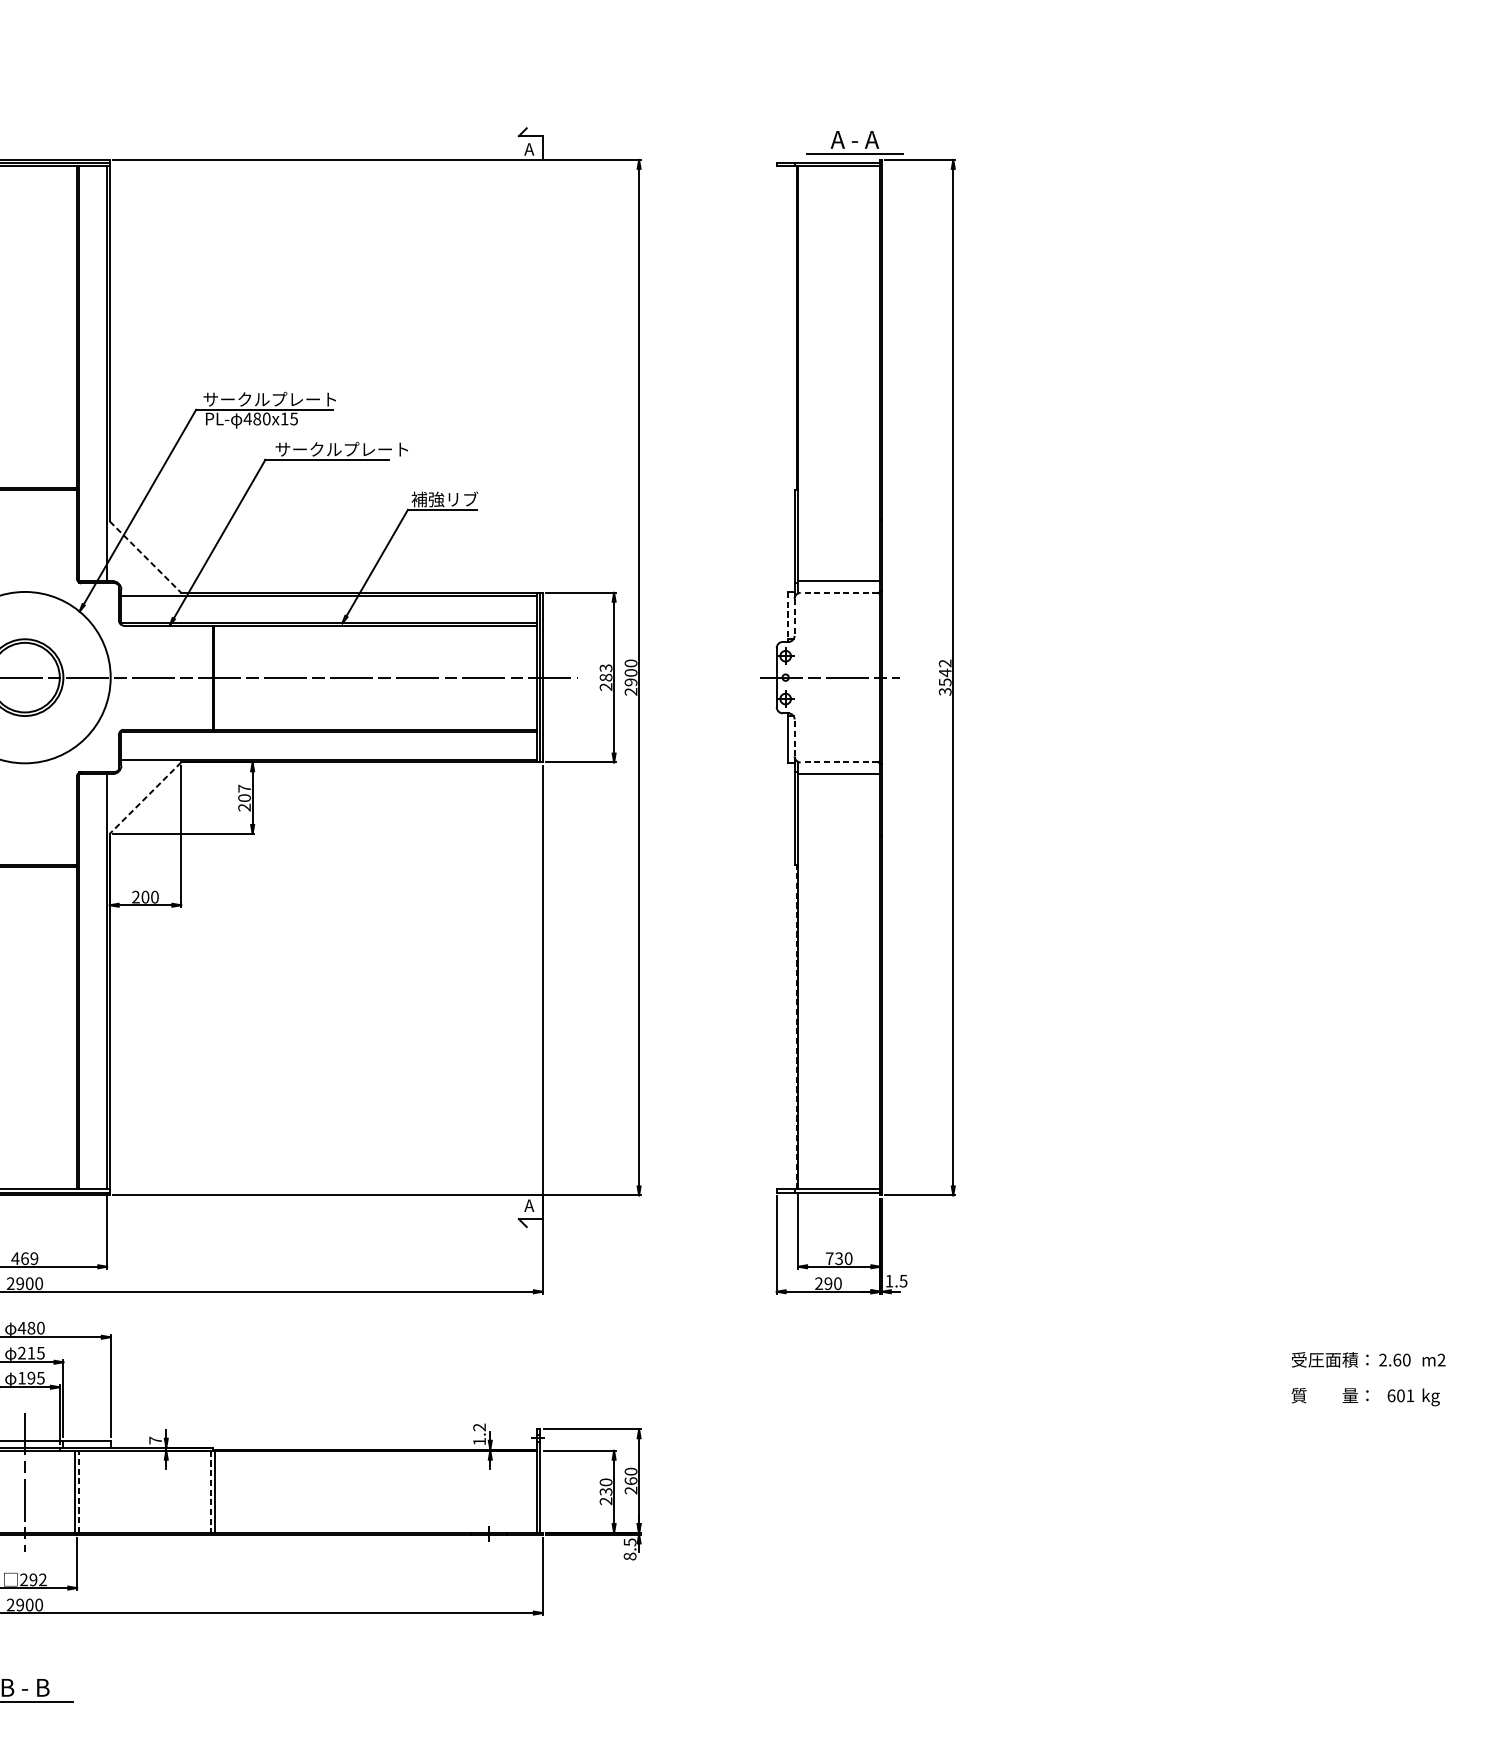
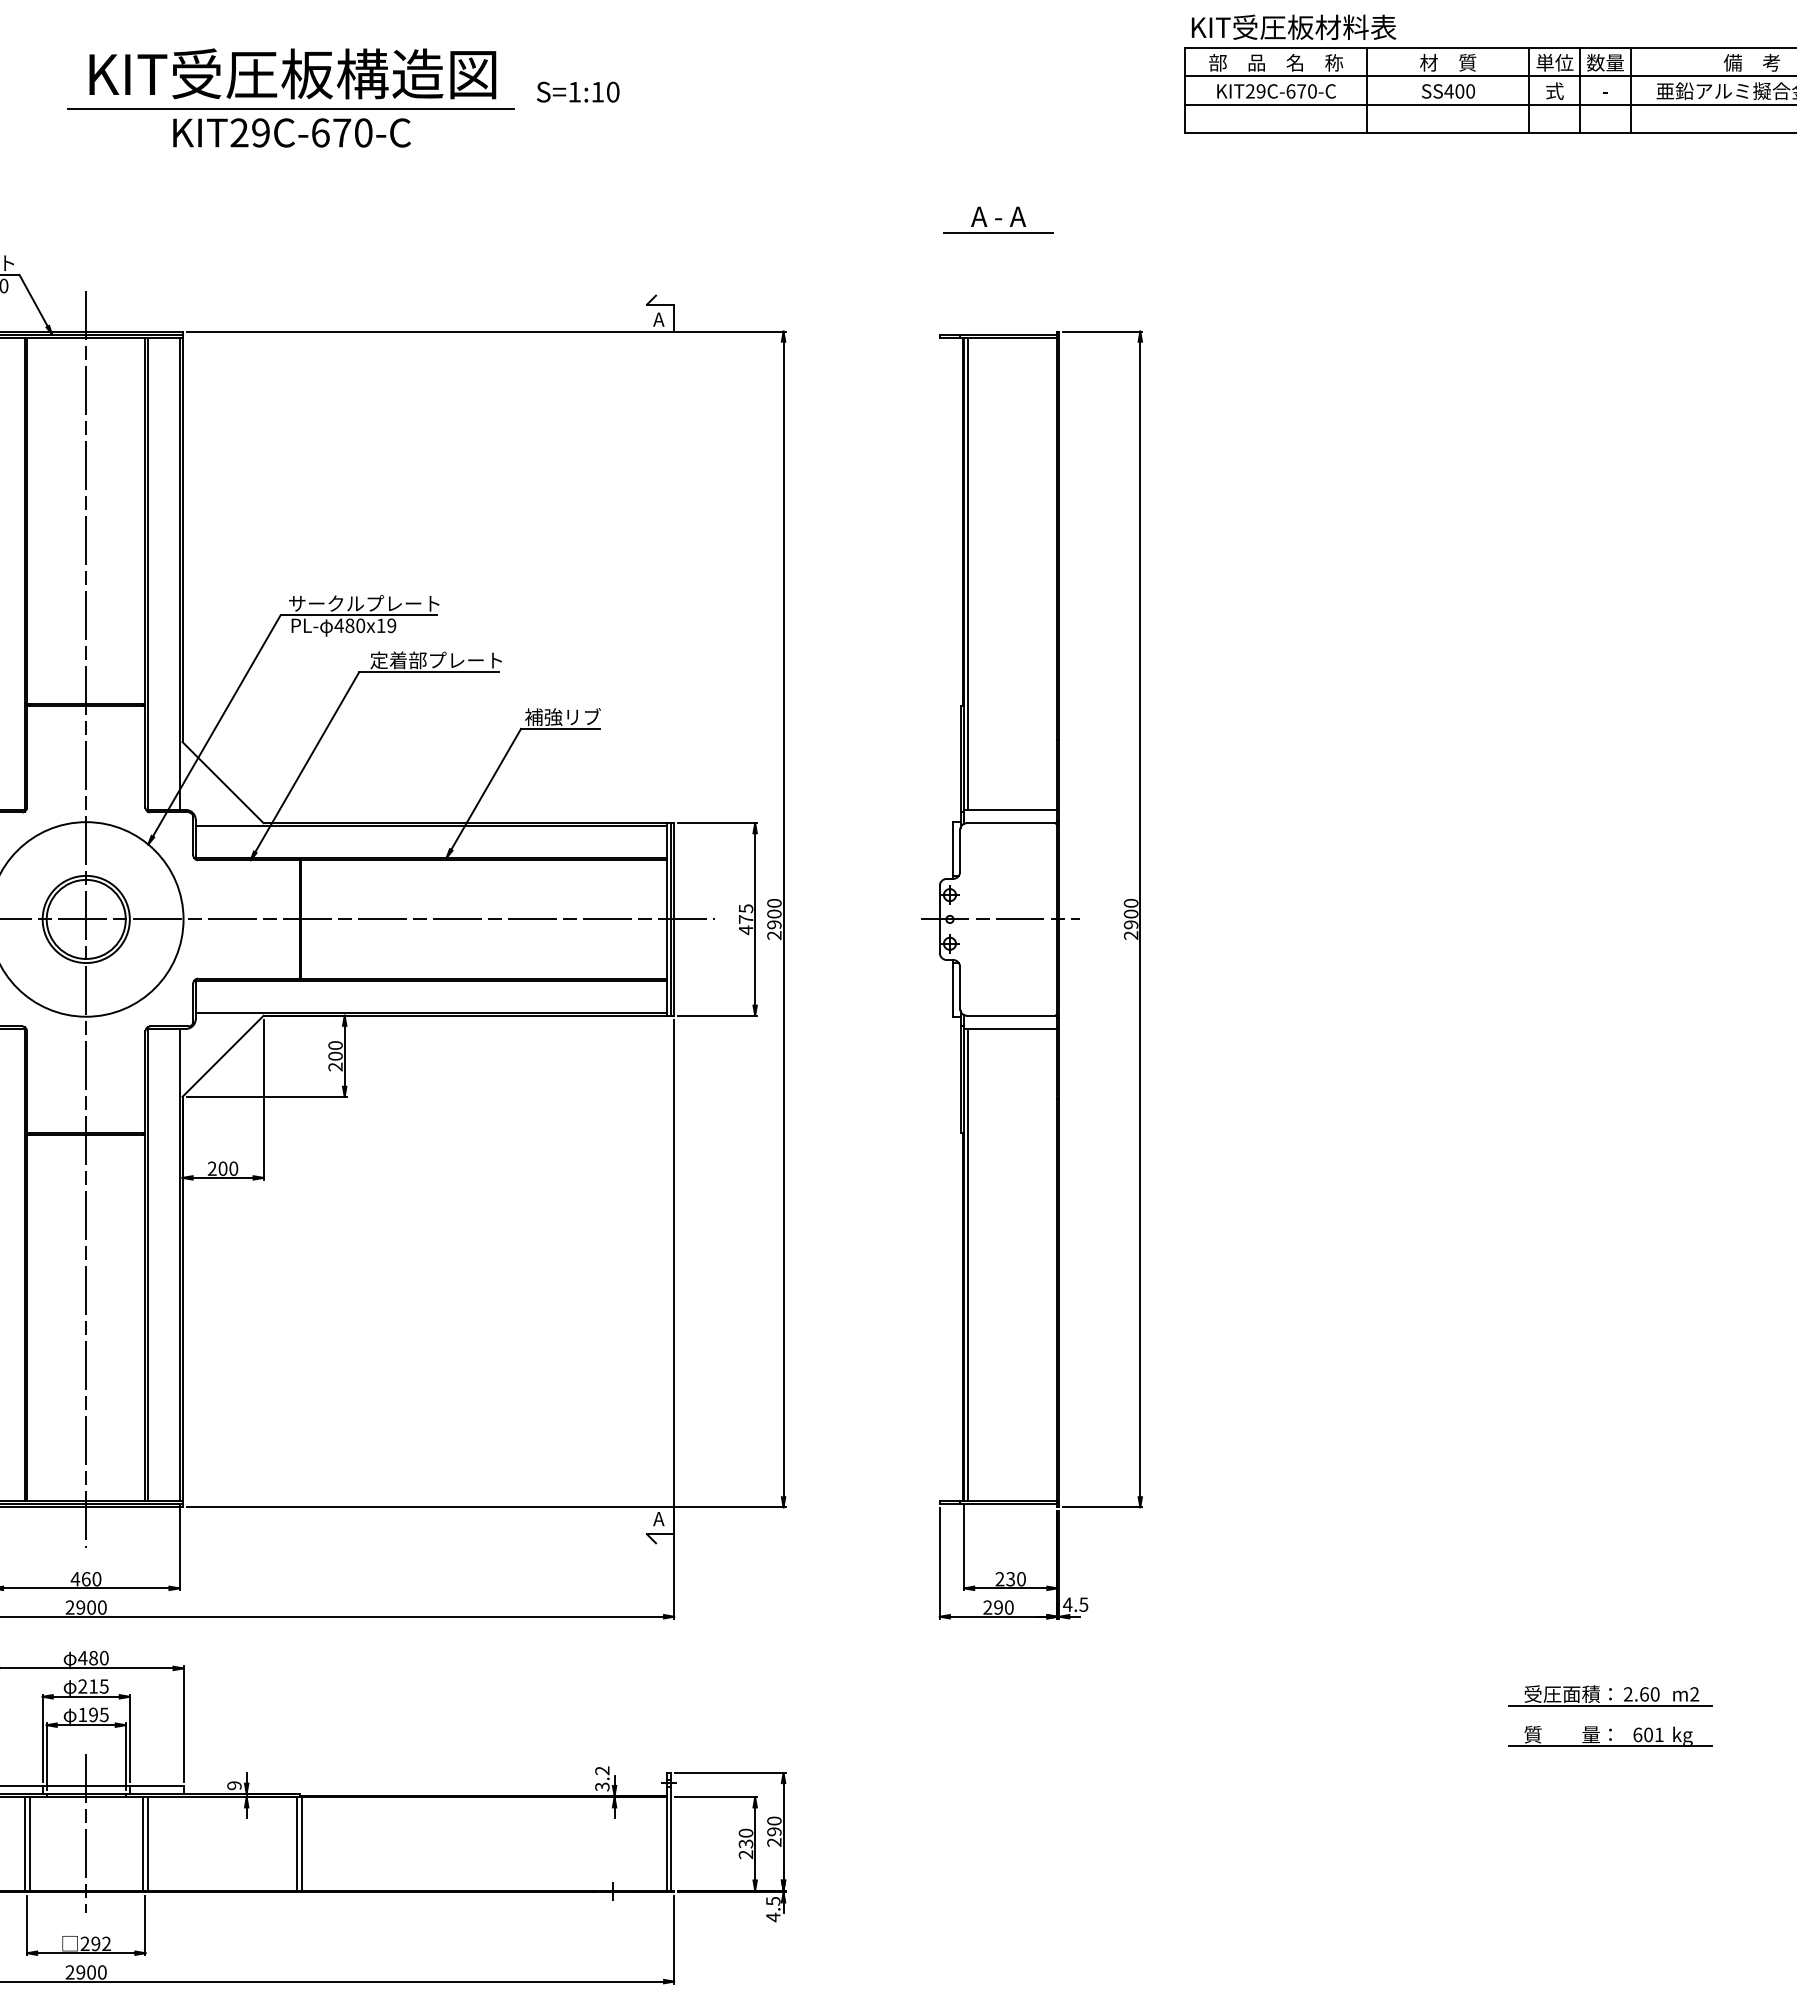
part: (854, 142) -> (998, 219), moved
line: (801, 373) -> (968, 574), added
text: (293, 418) -> (391, 625), 480x15 -> 480x19
text: (341, 449) -> (445, 660), サークルプレート -> 定着部プレート
line: (145, 557) -> (223, 782), dashed -> solid
line: (838, 593) -> (1010, 823), dashed -> solid
line: (787, 617) -> (952, 851), dashed -> solid
line: (794, 617) -> (960, 851), dashed -> solid
line: (25, 677) -> (86, 919), added
text: (605, 677) -> (745, 919), 283 -> 475
text: (944, 677) -> (1130, 919), 3542 -> 2900
line: (794, 737) -> (960, 987), dashed -> solid
line: (838, 762) -> (1010, 1015), dashed -> solid
text: (244, 788) -> (335, 1045), 207 -> 200
line: (144, 798) -> (222, 1056), dashed -> solid
line: (801, 981) -> (968, 1264), added
line: (796, 1028) -> (962, 1317), dashed -> solid
text: (34, 1258) -> (96, 1579), 469 -> 460
text: (829, 1258) -> (999, 1579), 730 -> 230
text: (889, 1280) -> (1067, 1604), 1.5 -> 4.5
line: (1367, 1369) -> (1610, 1705), added
line: (1367, 1406) -> (1610, 1746), added
text: (155, 1440) -> (234, 1785), 7 -> 9
text: (479, 1441) -> (602, 1786), 1.2 -> 3.2
text: (631, 1480) -> (774, 1831), 260 -> 290
line: (78, 1491) -> (147, 1843), dashed -> solid
line: (211, 1491) -> (297, 1843), dashed -> solid
text: (630, 1556) -> (773, 1917), 8.5 -> 4.5

